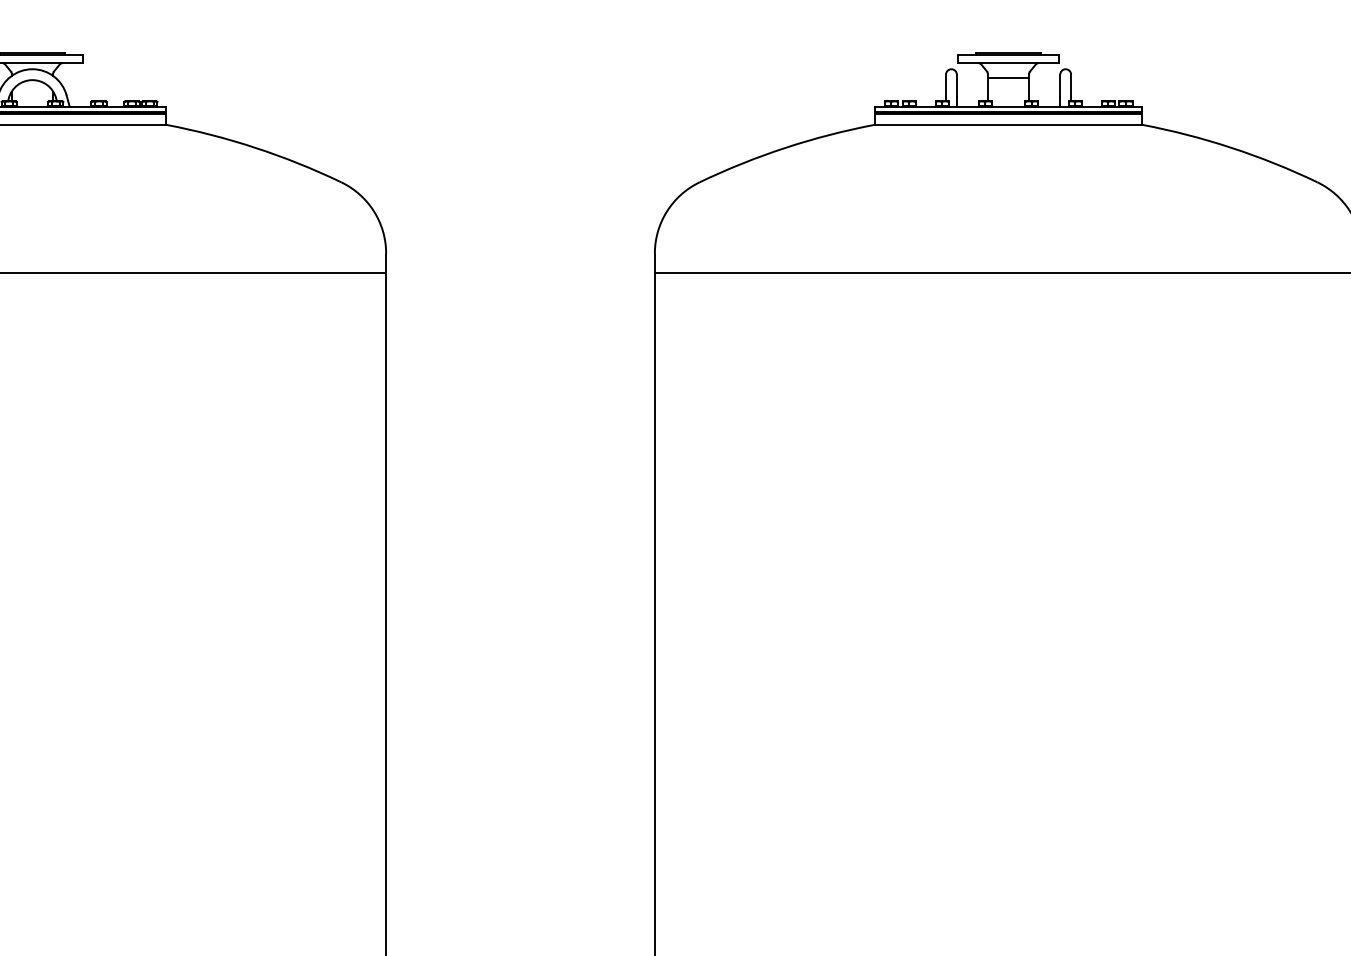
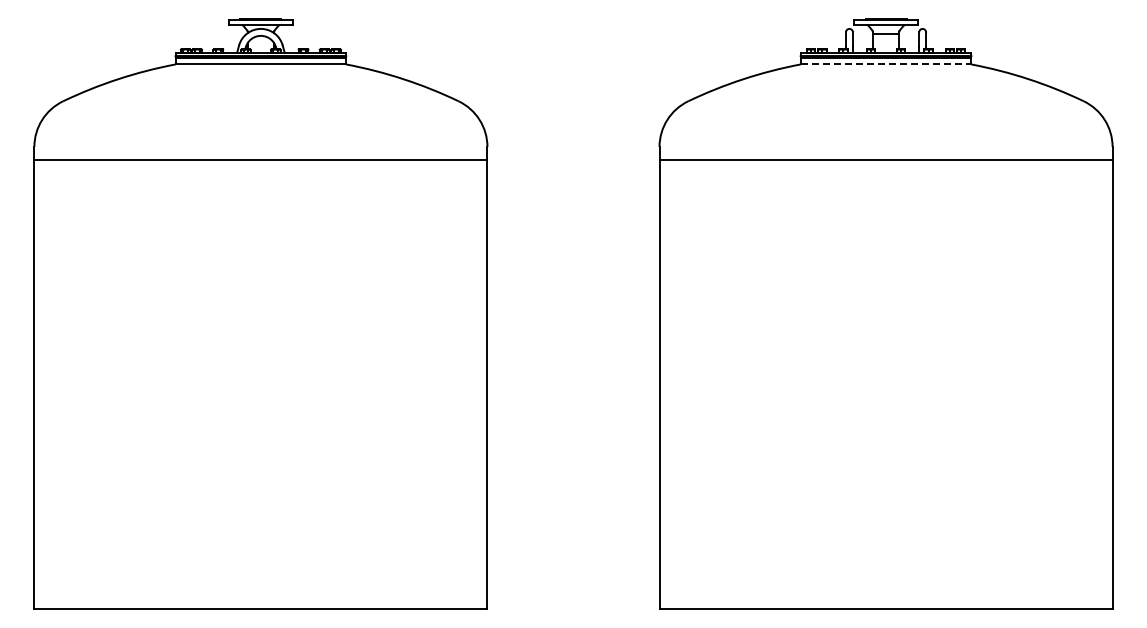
line: (1009, 124) -> (886, 64), solid -> dashed

